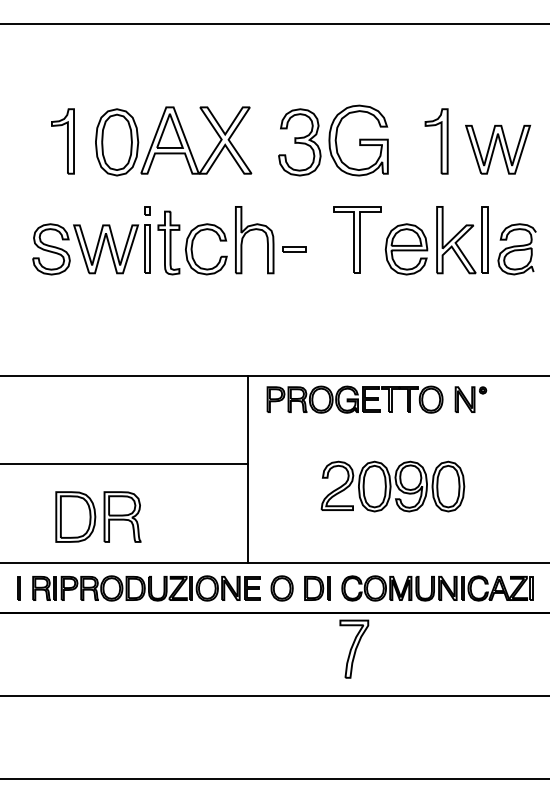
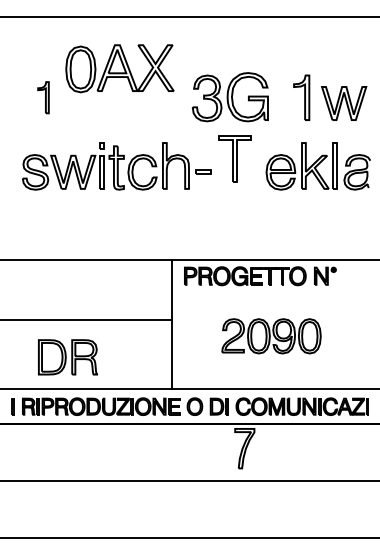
part: (62, 141) -> (43, 97), size x0.7
part: (172, 141) -> (119, 68), moved
part: (356, 239) -> (234, 158), moved

